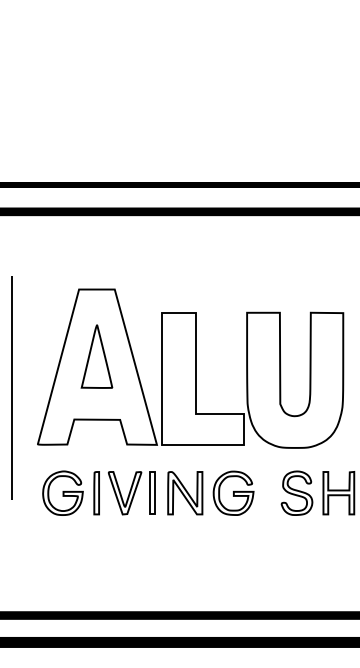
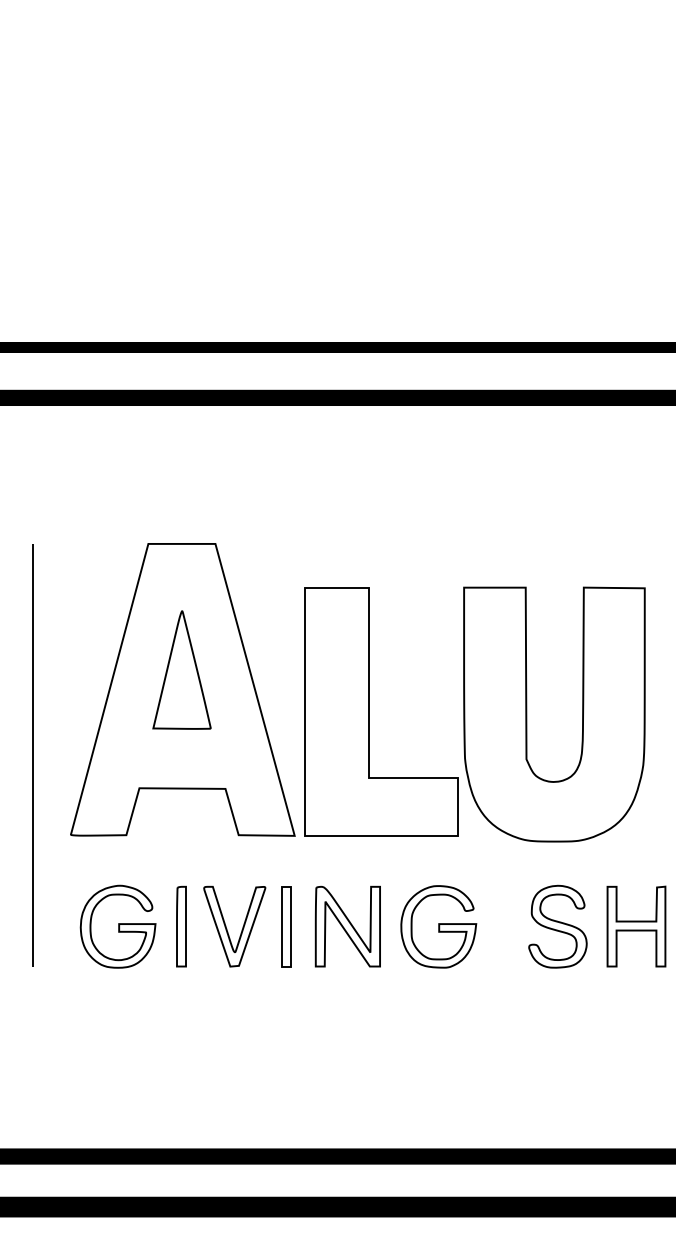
line: (11, 387) -> (32, 754), moved

